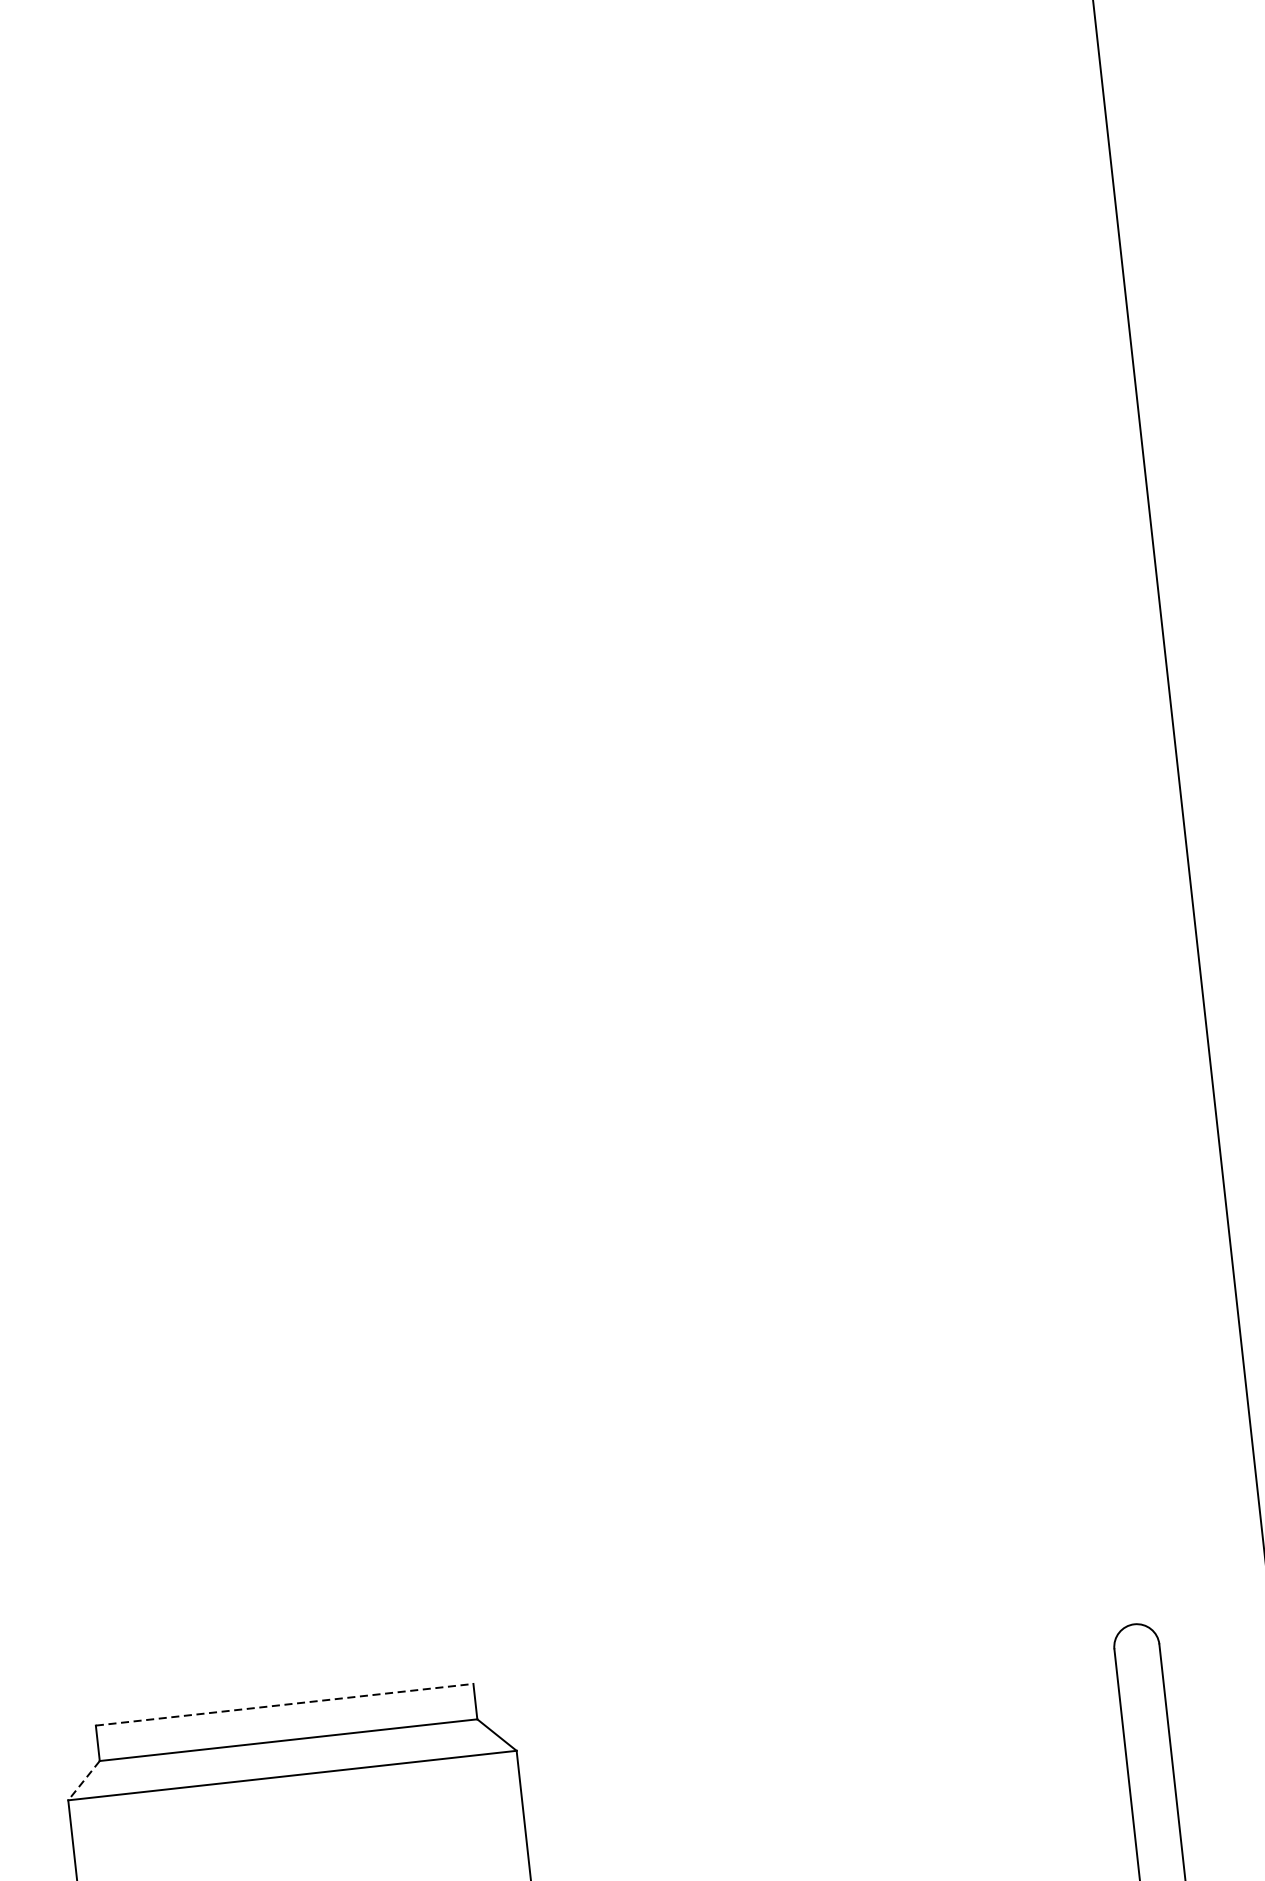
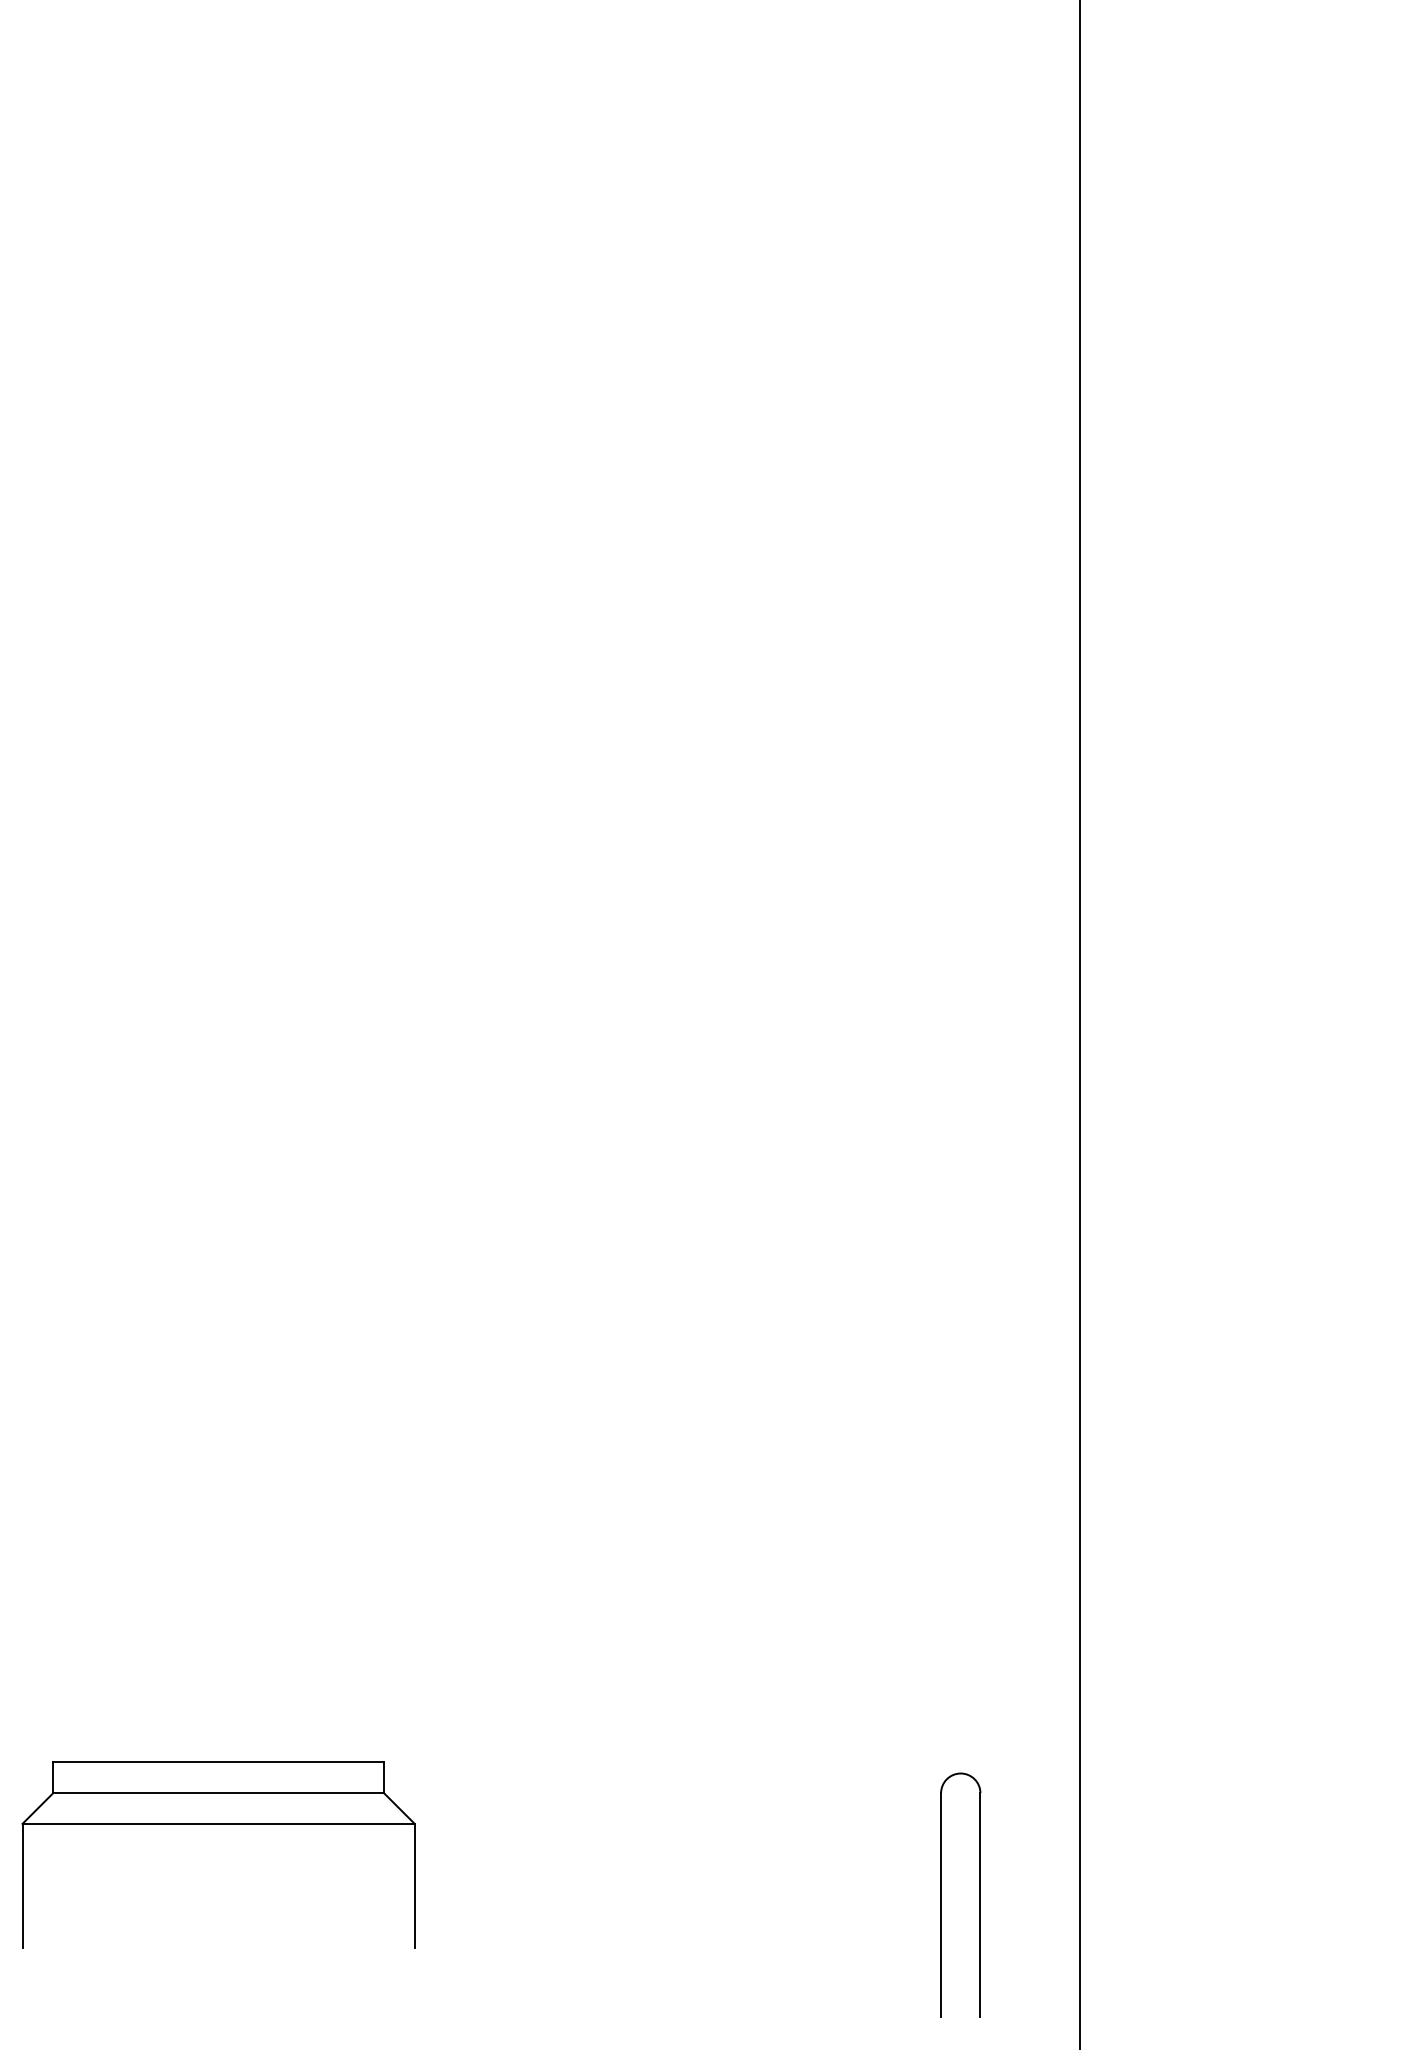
line: (285, 1704) -> (219, 1761), dashed -> solid
line: (83, 1780) -> (37, 1808), dashed -> solid

